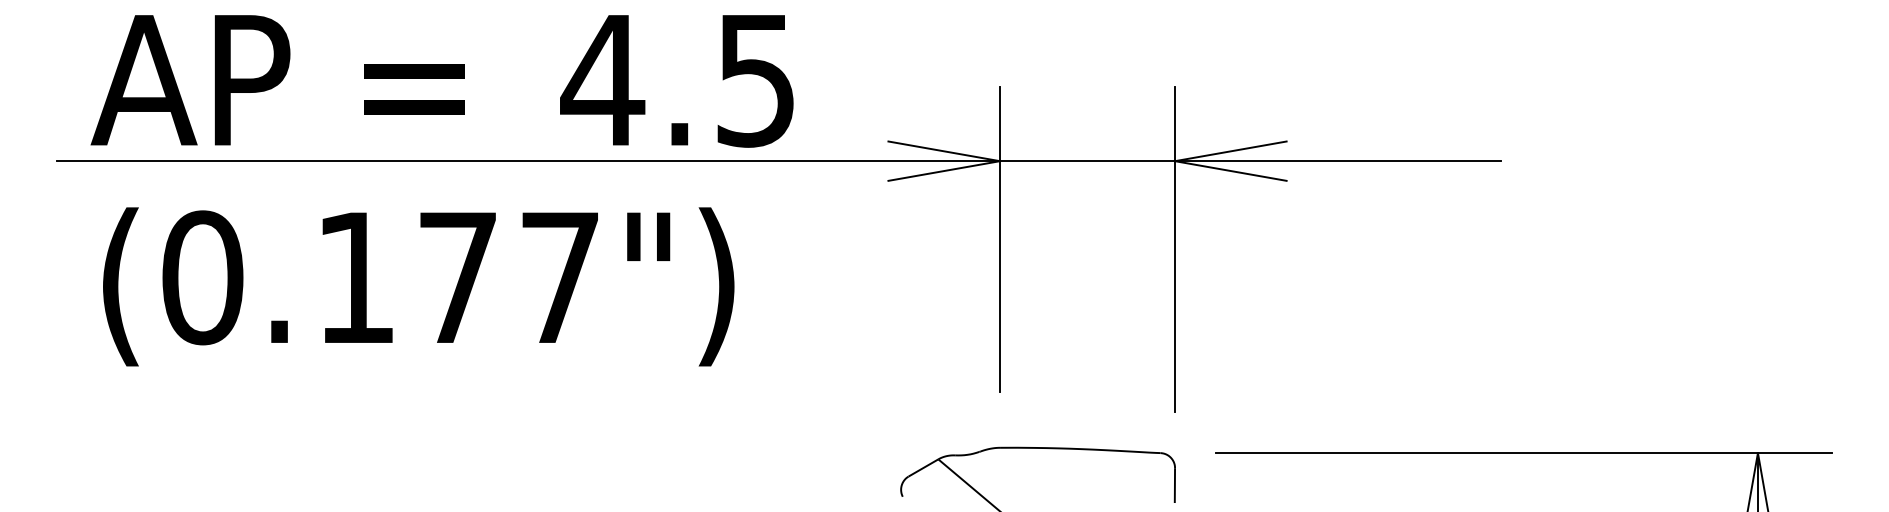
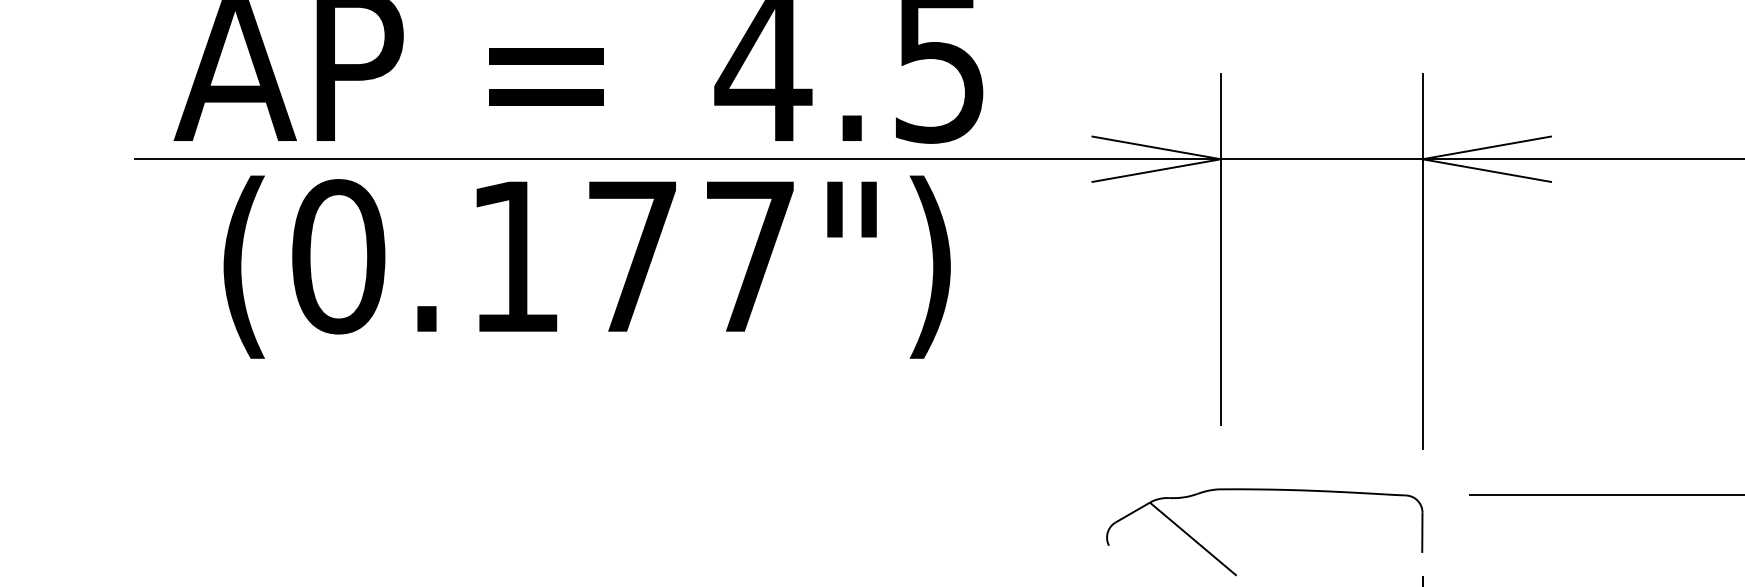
text: (418, 286) -> (586, 266), moved

